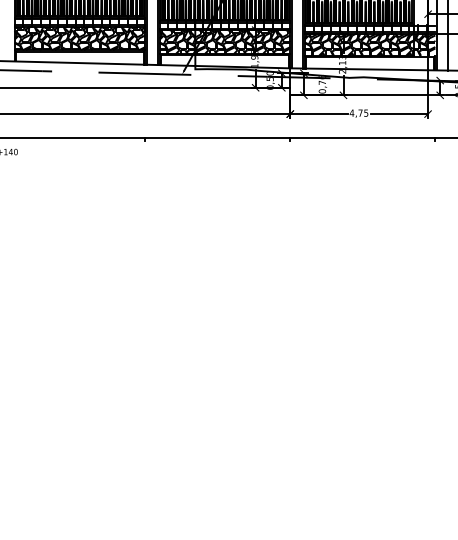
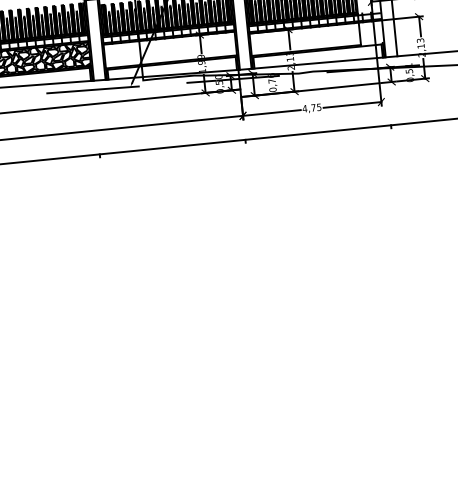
hatch: (224, 41) -> (169, 49), removed
hatch: (369, 44) -> (315, 38), removed

